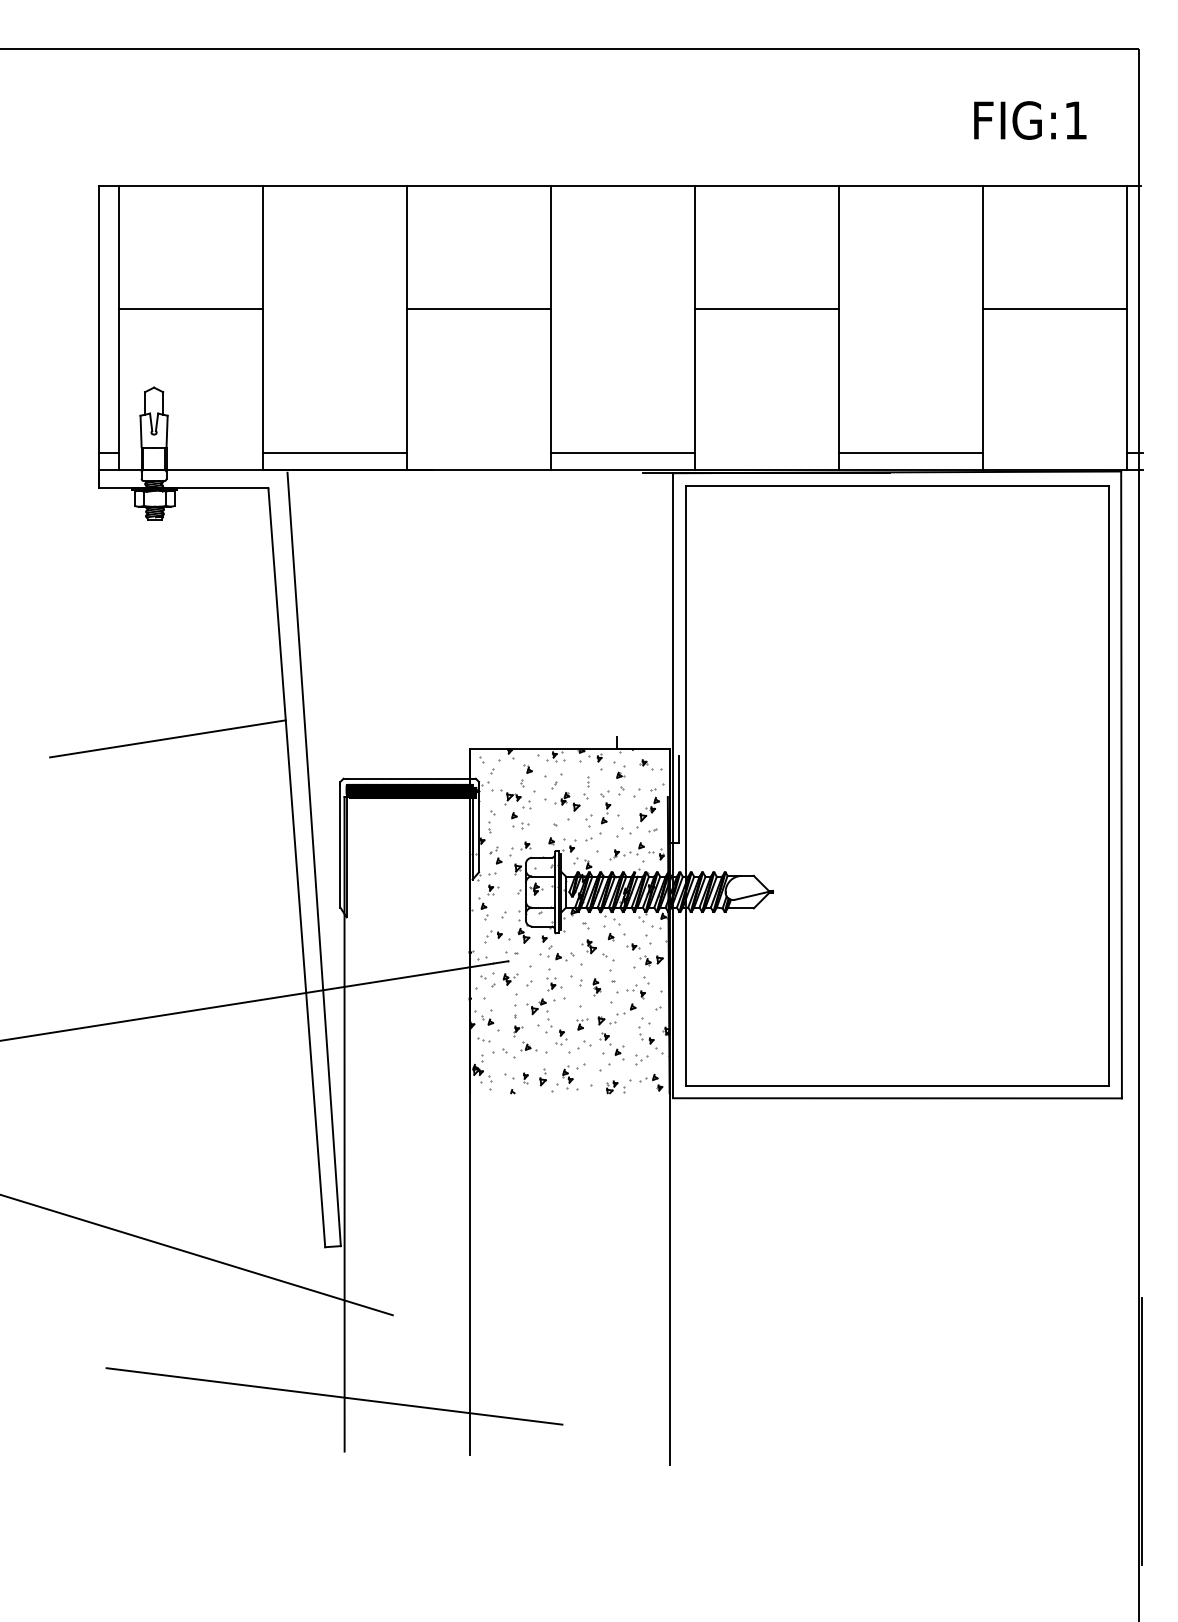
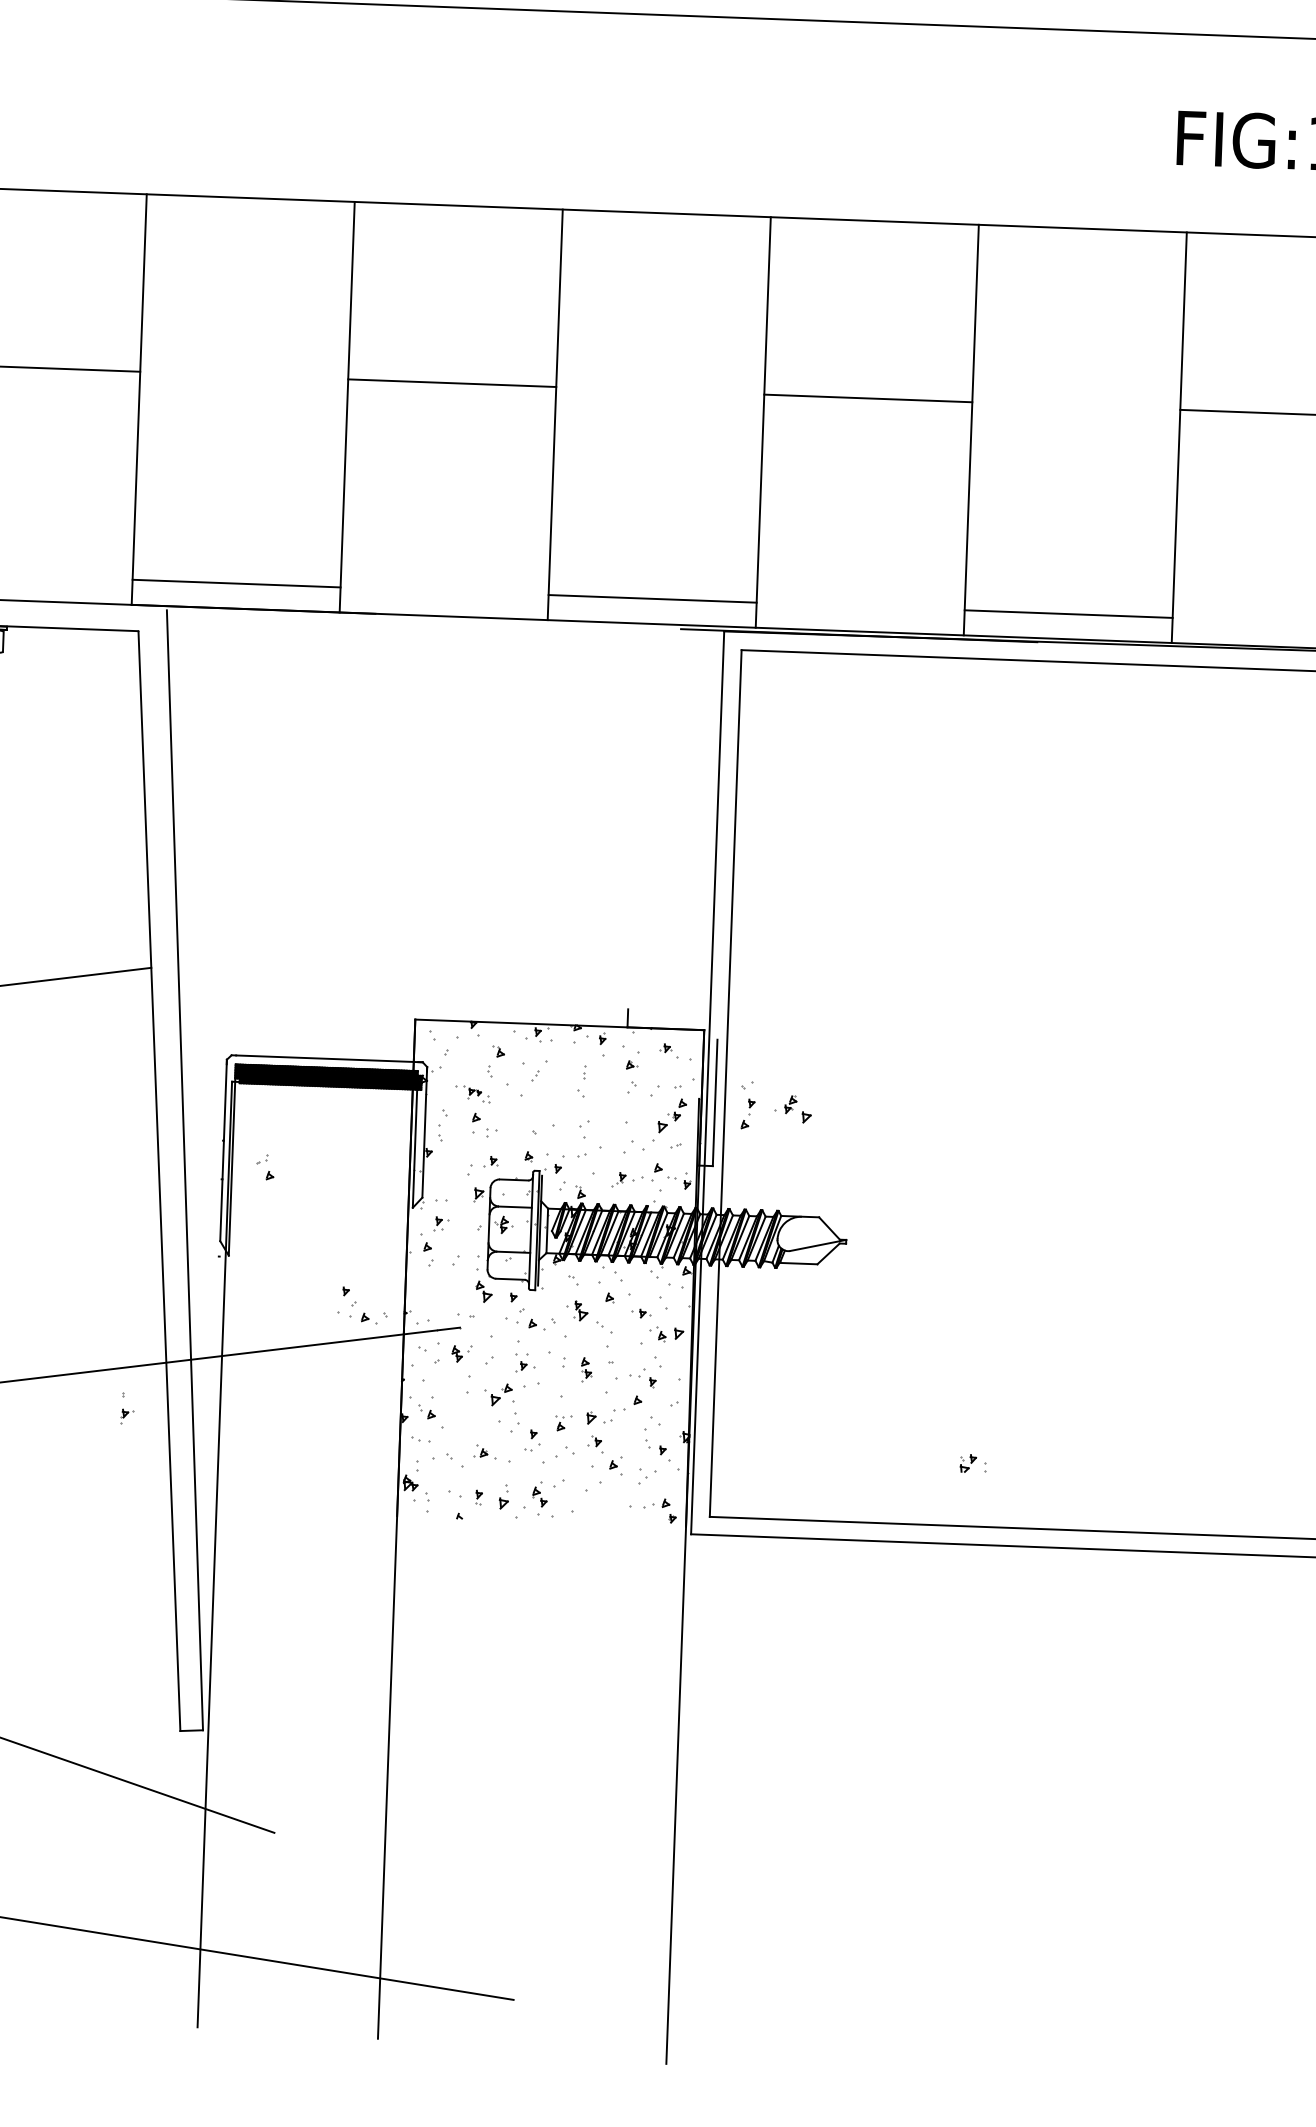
part: (511, 799) -> (473, 1094), size x0.6
part: (567, 801) -> (793, 1108), moved
part: (605, 807) -> (747, 1105), moved
part: (495, 855) -> (265, 1167), moved
part: (497, 936) -> (445, 1291), removed
part: (440, 948) -> (362, 1305), added
part: (518, 1025) -> (127, 1408), moved
part: (615, 1087) -> (973, 1463), moved

